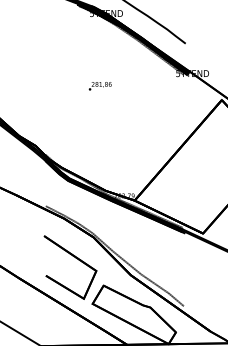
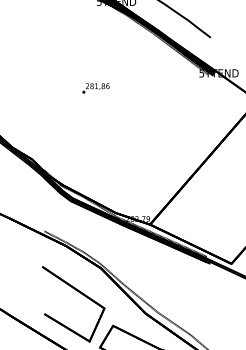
text: (99, 86) -> (95, 88), moved

